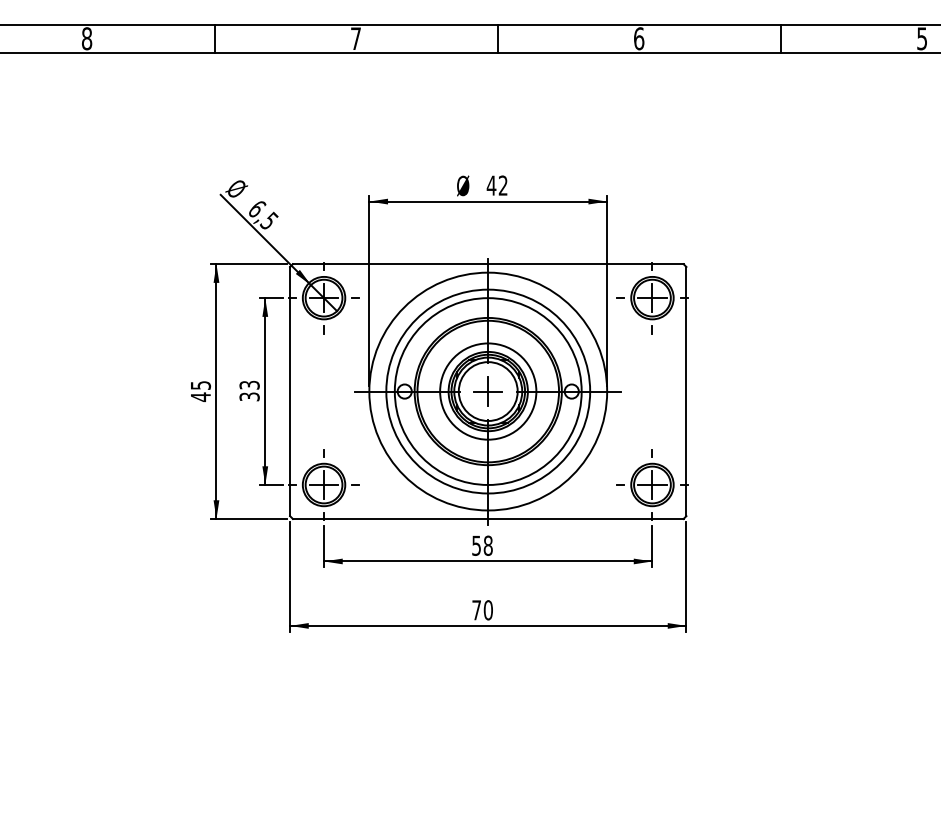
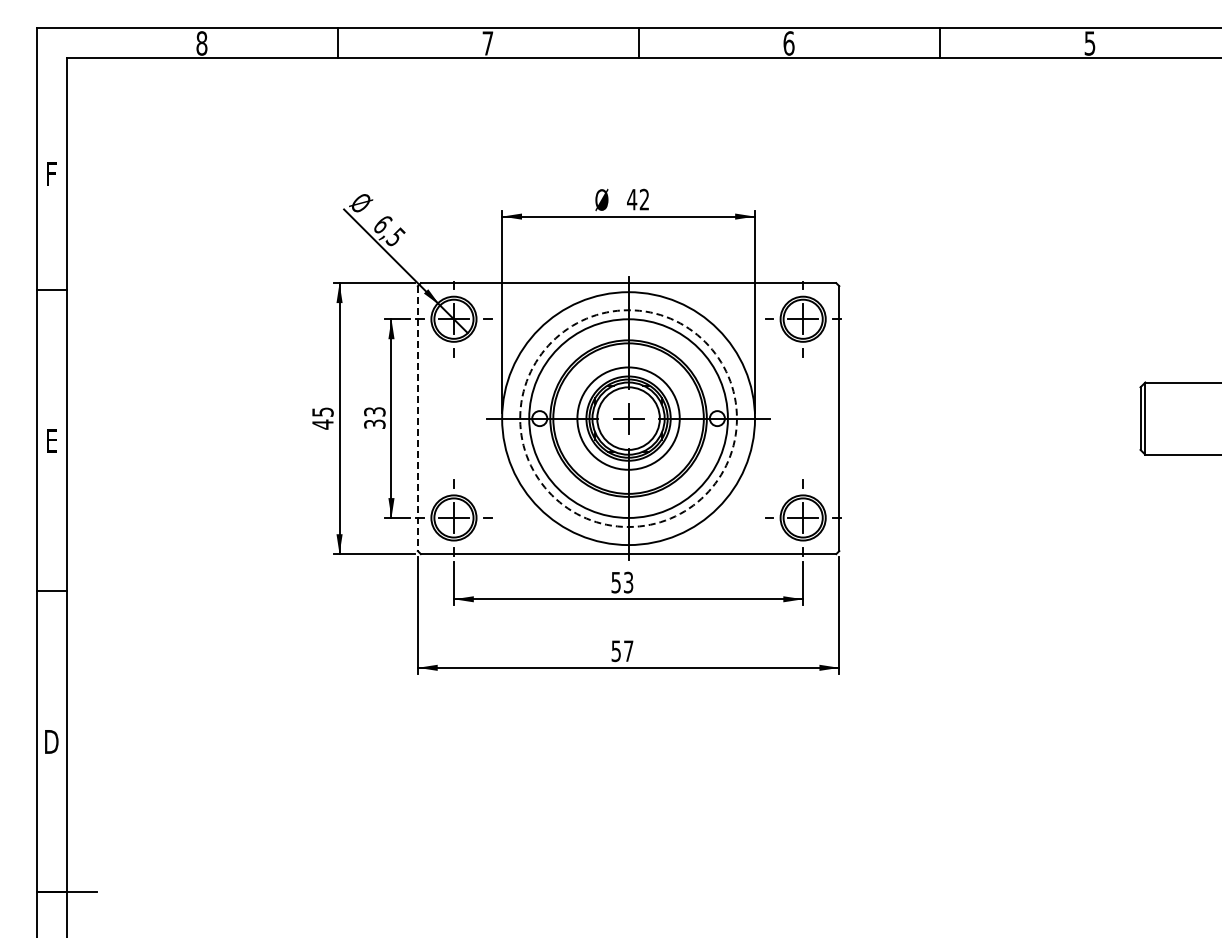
circle: (488, 391) -> (628, 418), solid -> dashed
line: (289, 392) -> (417, 419), solid -> dashed
text: (488, 545) -> (628, 582), 58 -> 53
text: (482, 610) -> (622, 651), 70 -> 57

